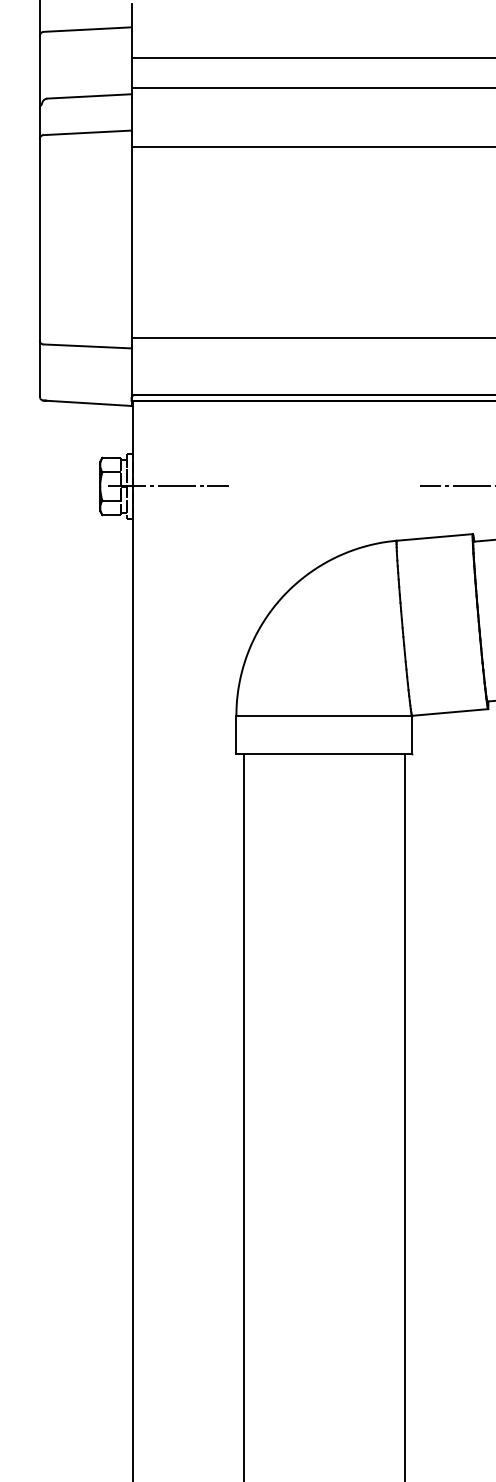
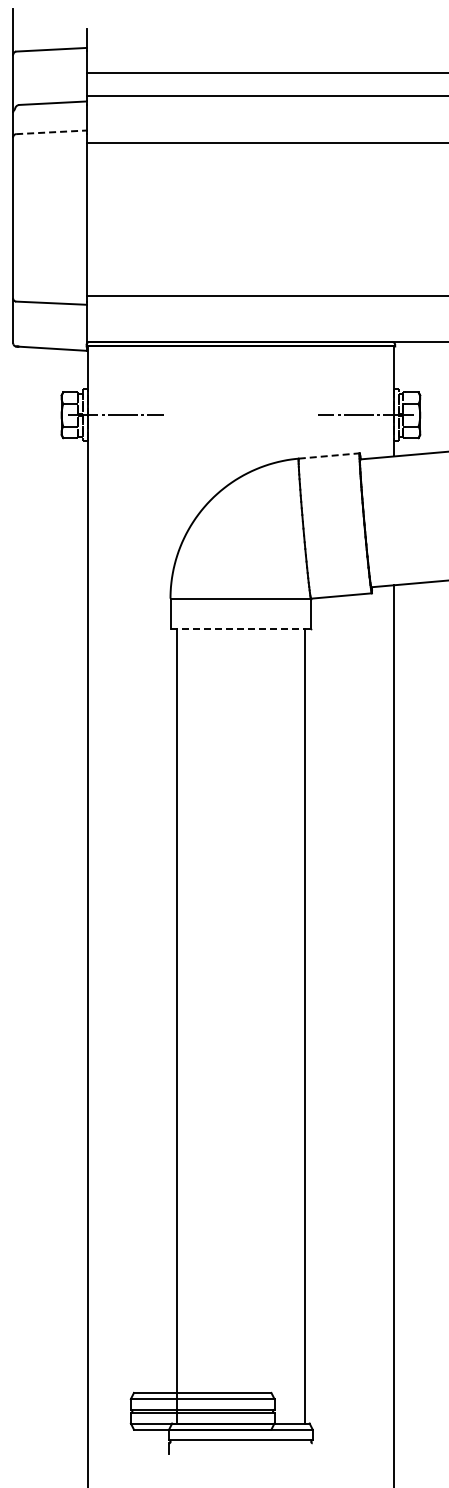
line: (87, 133) -> (51, 132), solid -> dashed
line: (435, 538) -> (329, 456), solid -> dashed
line: (325, 754) -> (241, 629), solid -> dashed

